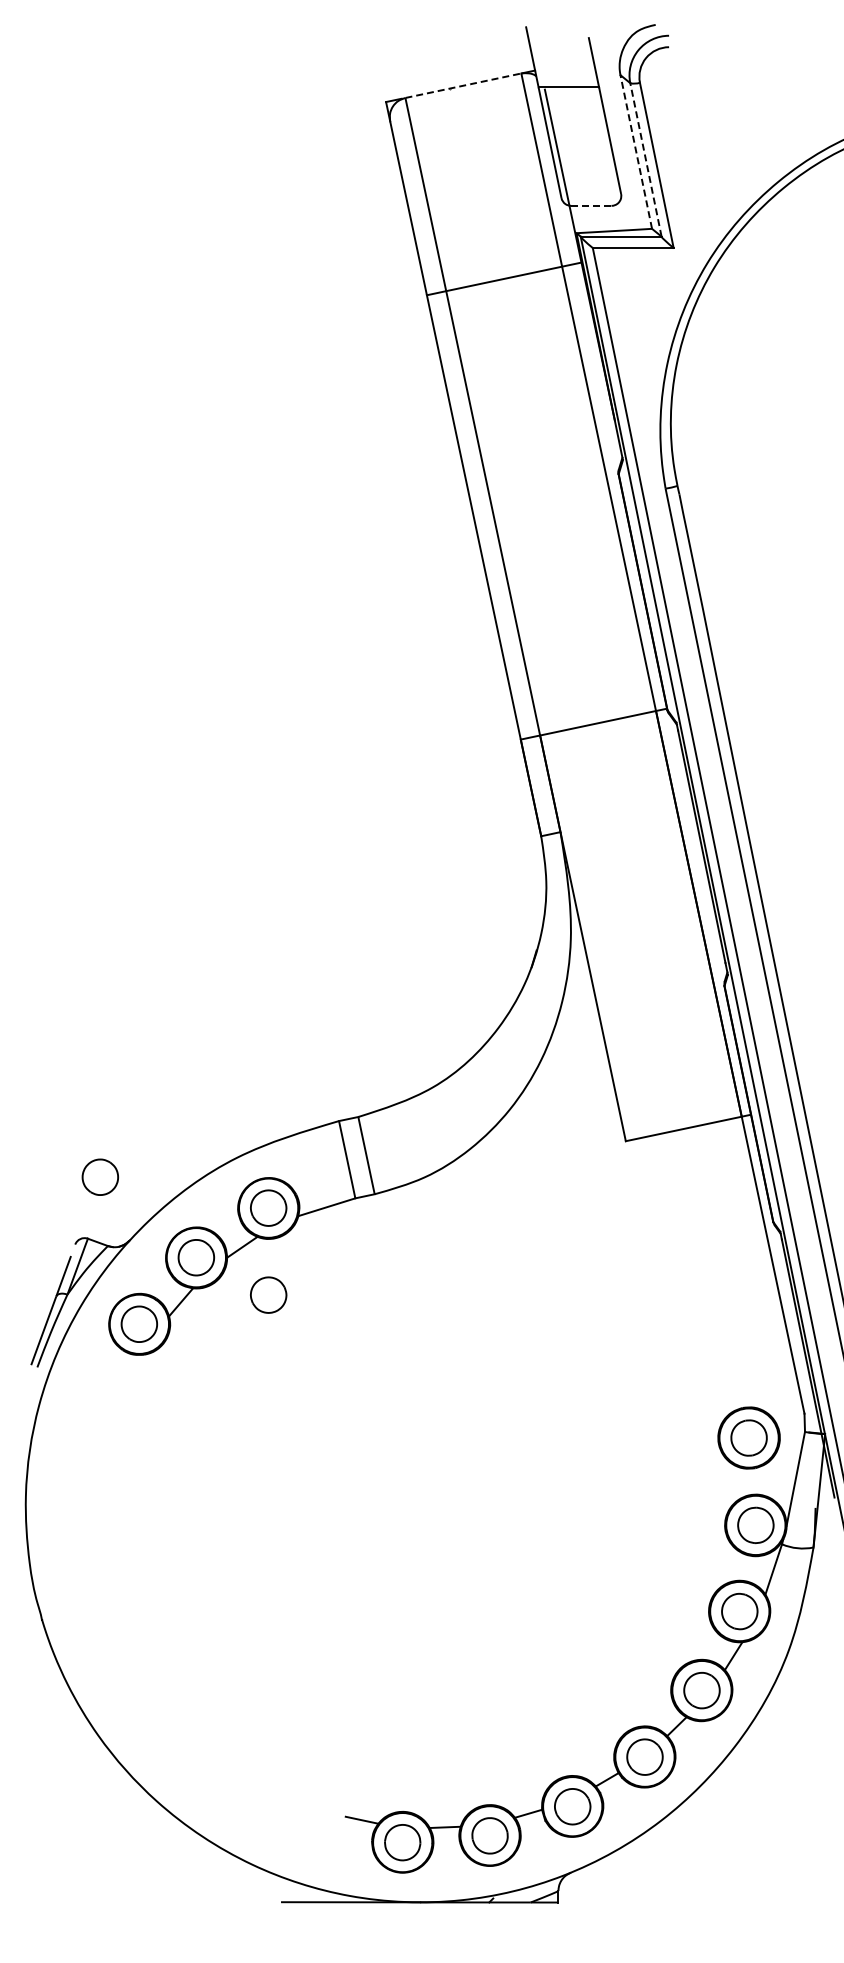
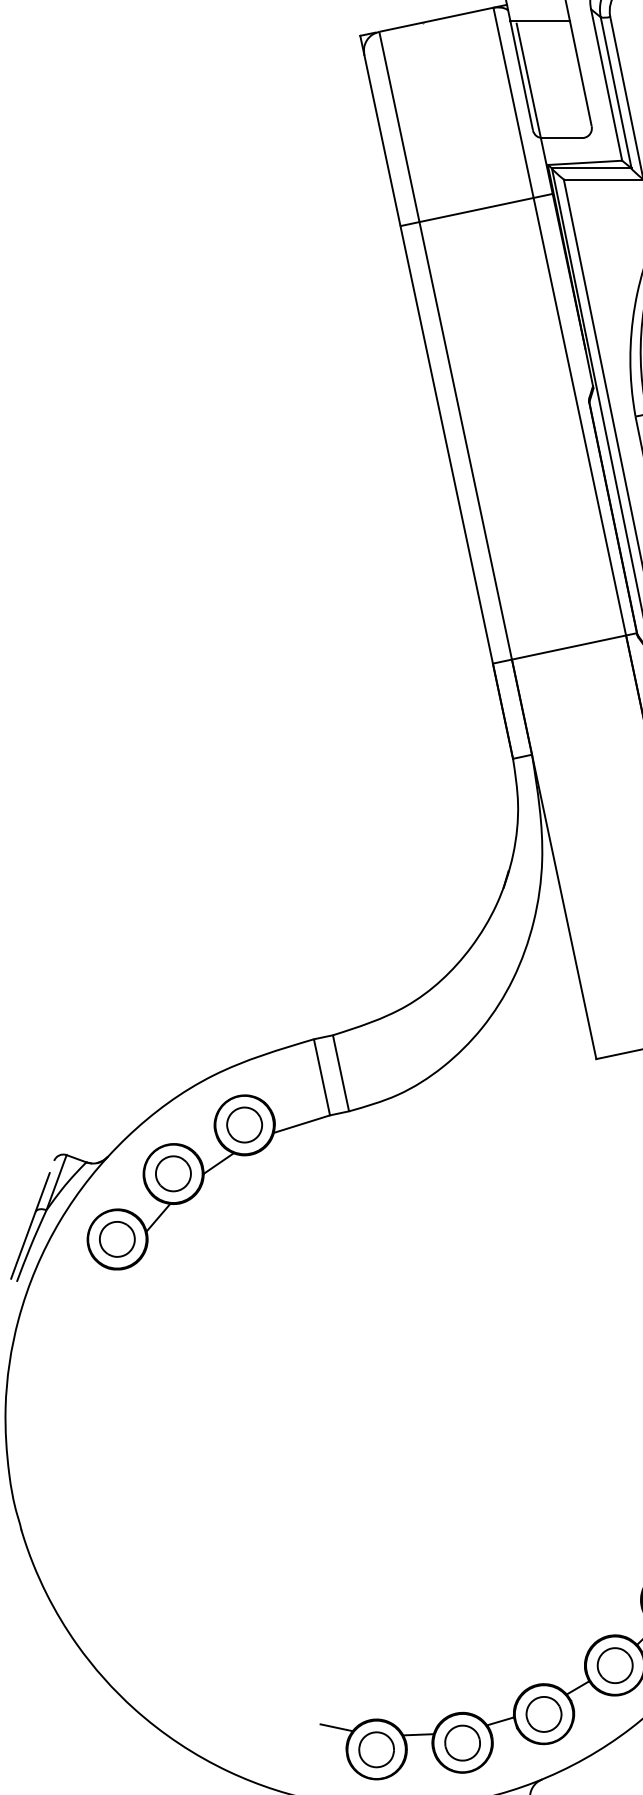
line: (464, 85) -> (437, 19), dashed -> solid
line: (636, 151) -> (606, 84), dashed -> solid
line: (645, 159) -> (615, 92), dashed -> solid
line: (590, 205) -> (561, 137), dashed -> solid
part: (99, 1176) -> (78, 1093), removed
part: (268, 1294) -> (244, 1210), removed

